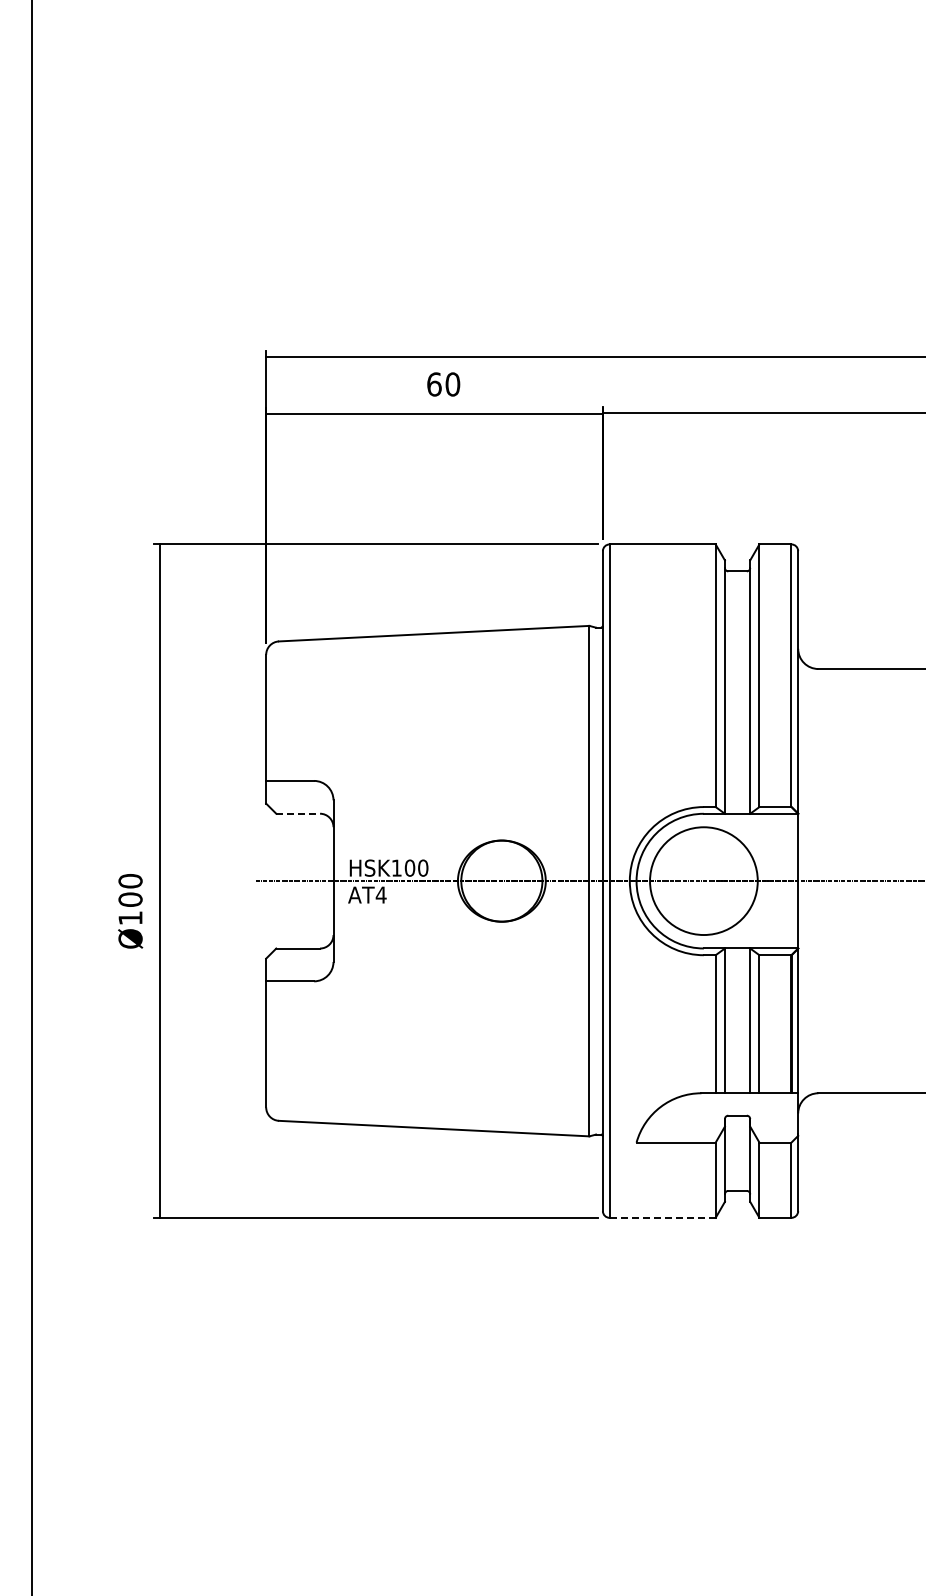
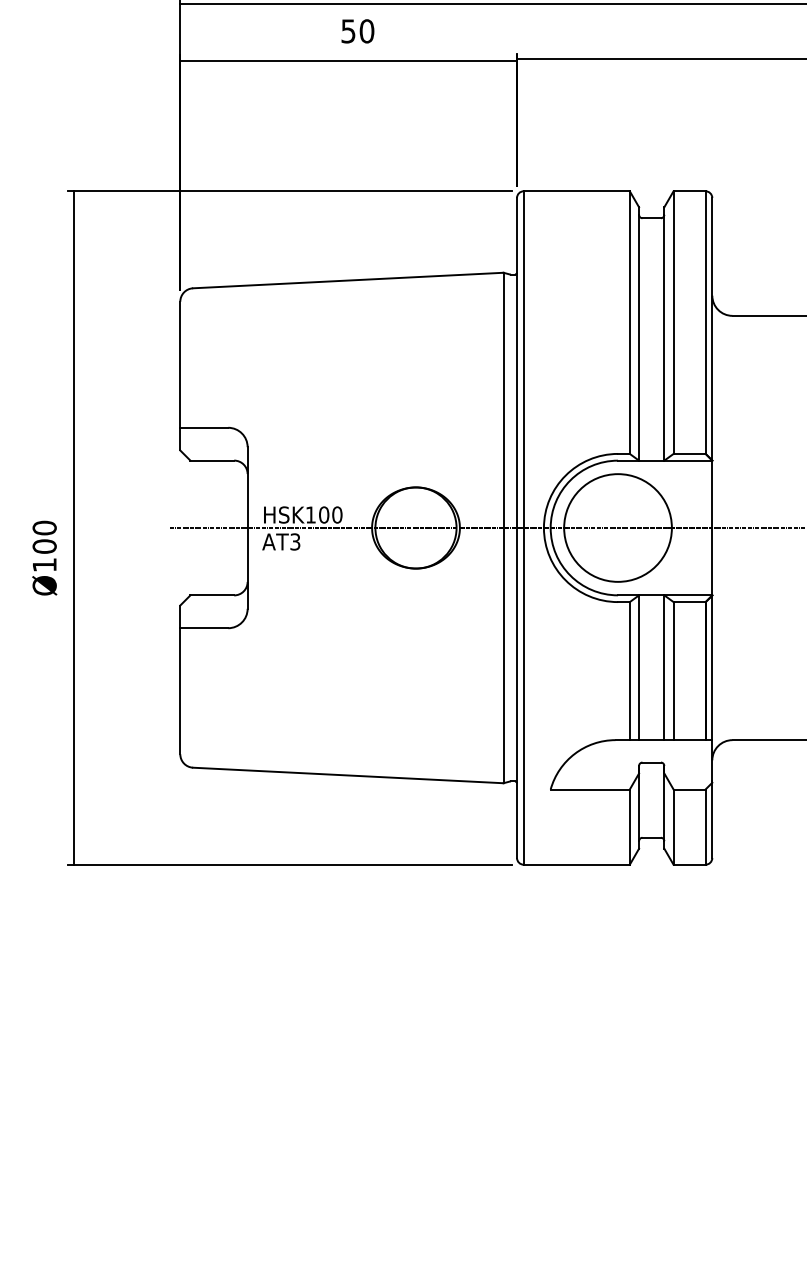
text: (434, 384) -> (348, 31), 60 -> 50
line: (298, 813) -> (212, 460), dashed -> solid
text: (380, 894) -> (294, 541), AT4 -> AT3
line: (663, 1217) -> (577, 864), dashed -> solid

